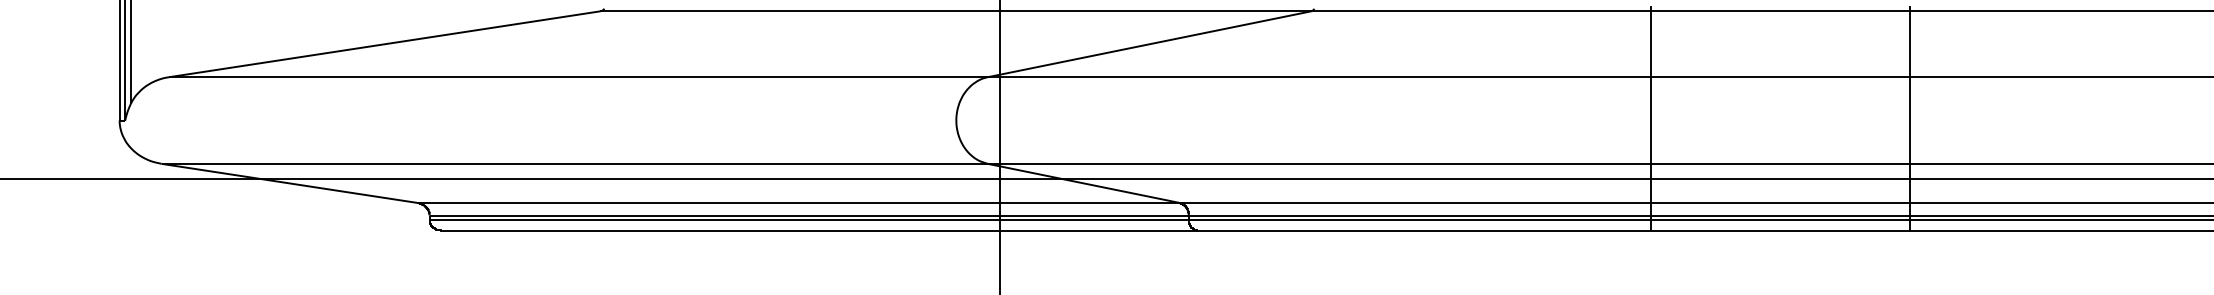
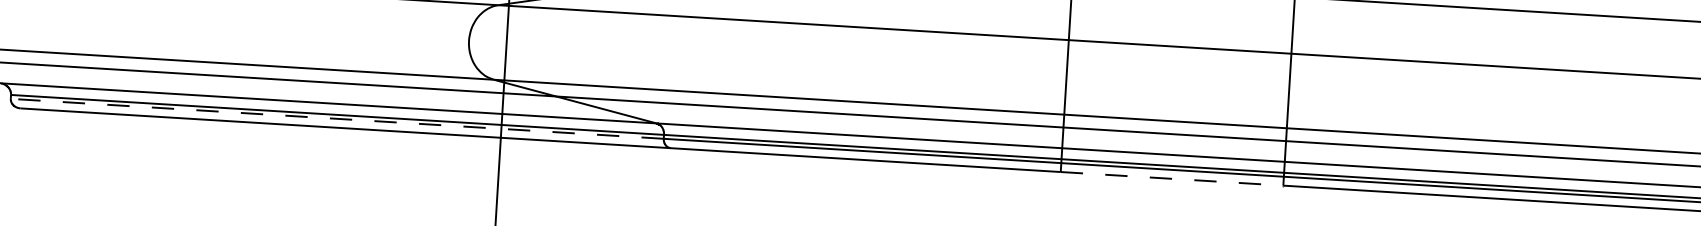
line: (809, 220) -> (337, 119), solid -> dashed
line: (1780, 230) -> (1172, 178), solid -> dashed

